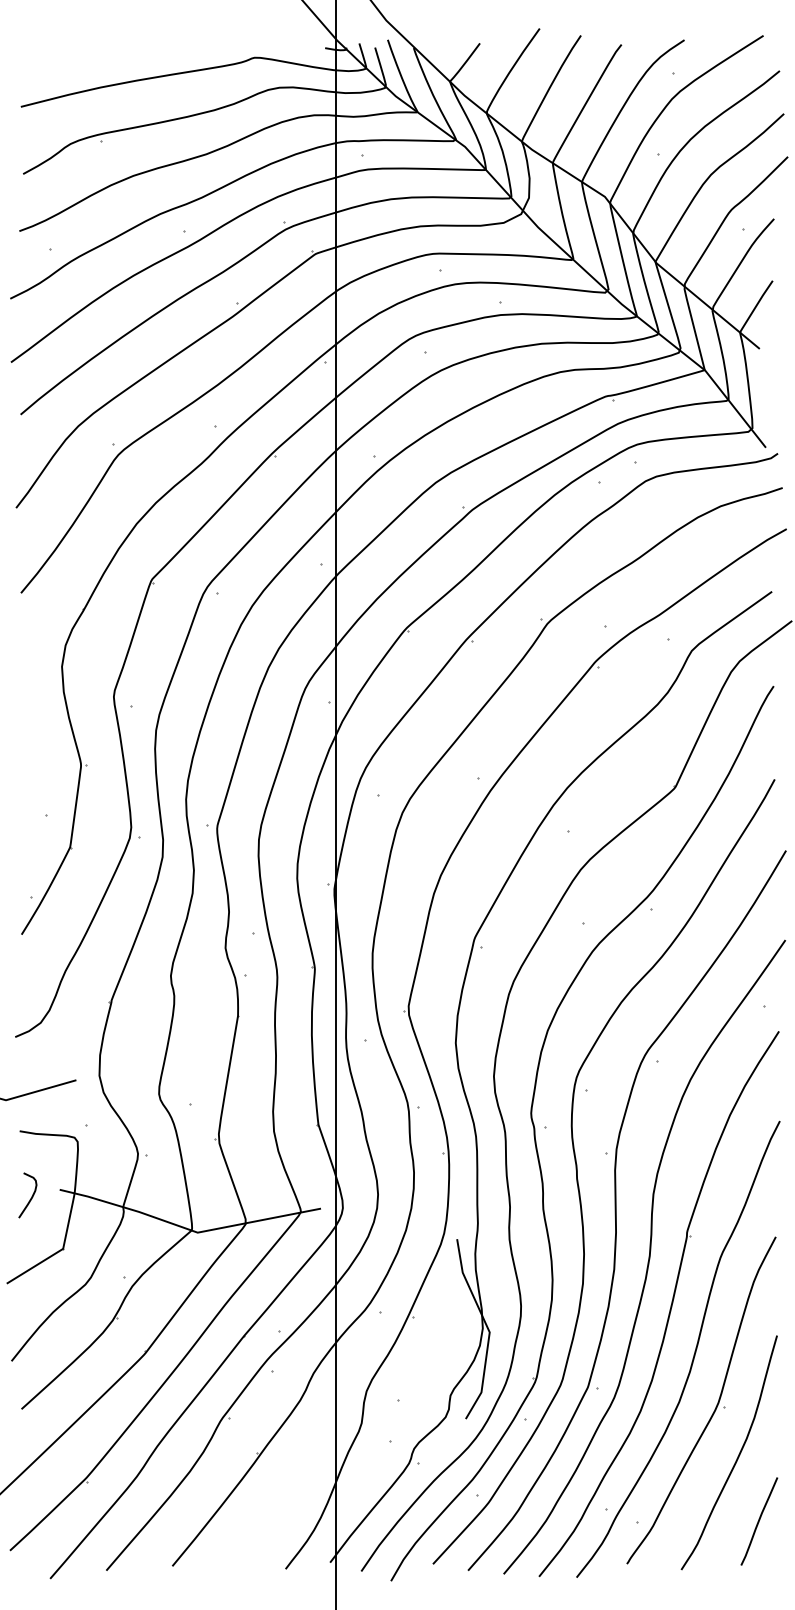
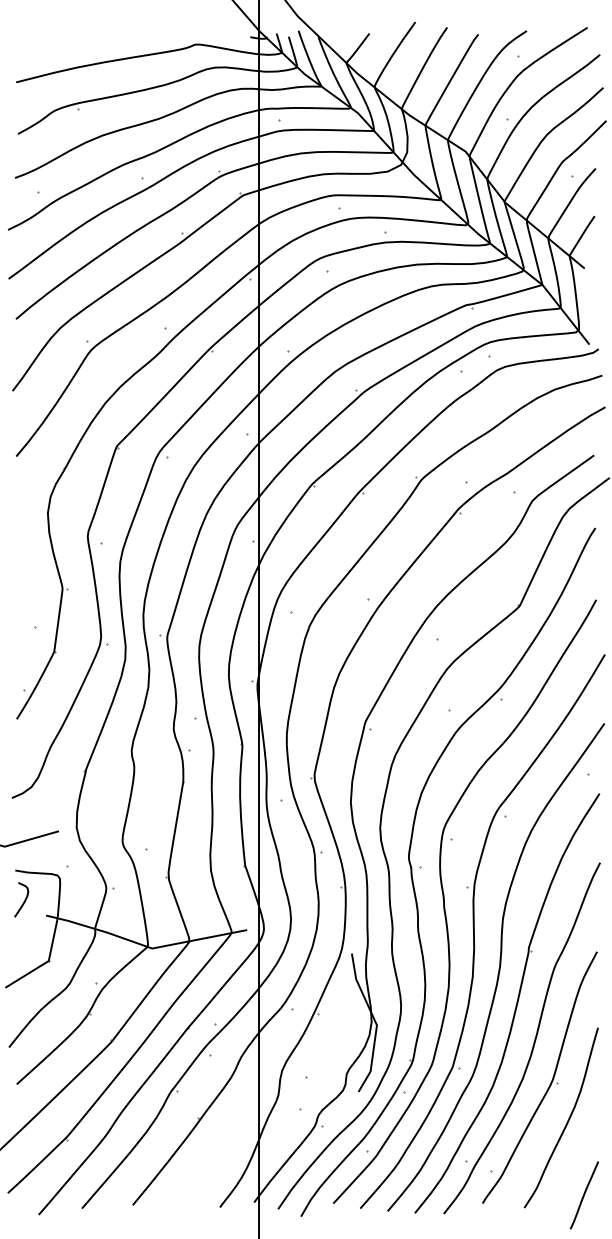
curve: (31, 1196) -> (24, 900), moved
curve: (759, 1521) -> (584, 1195), moved

